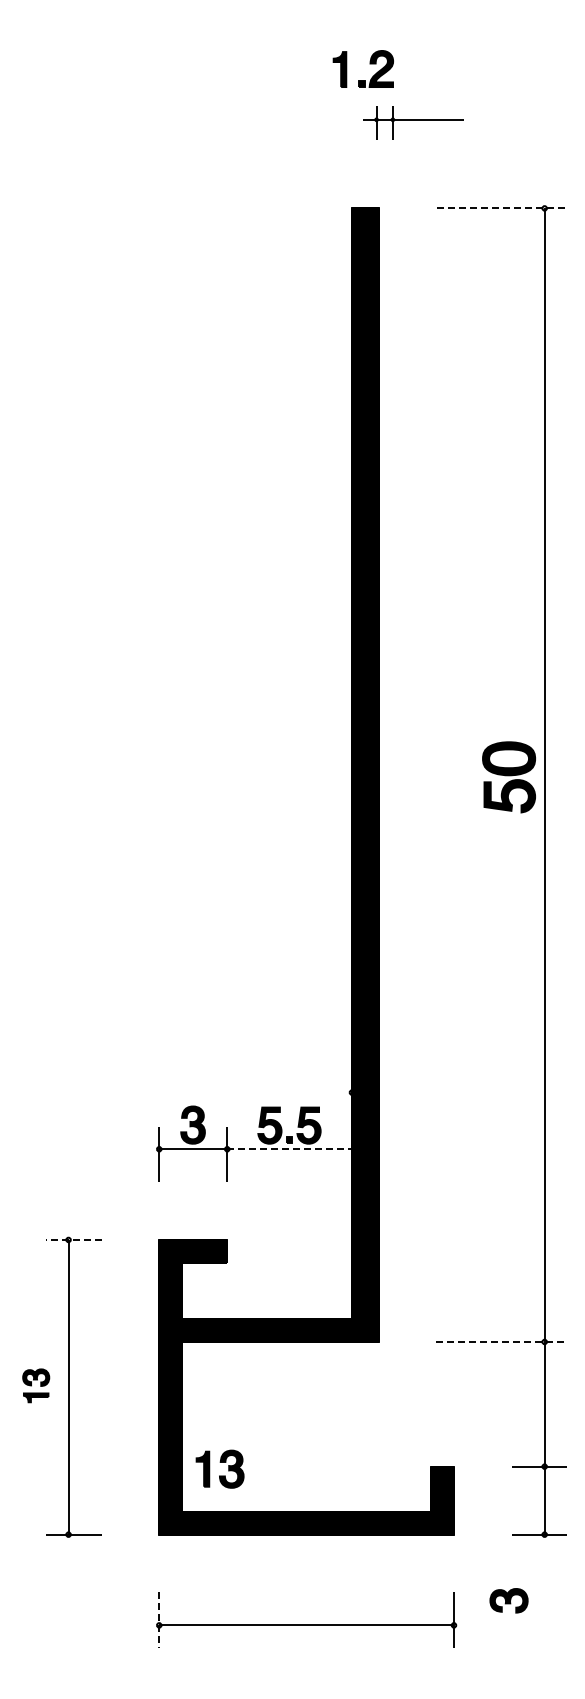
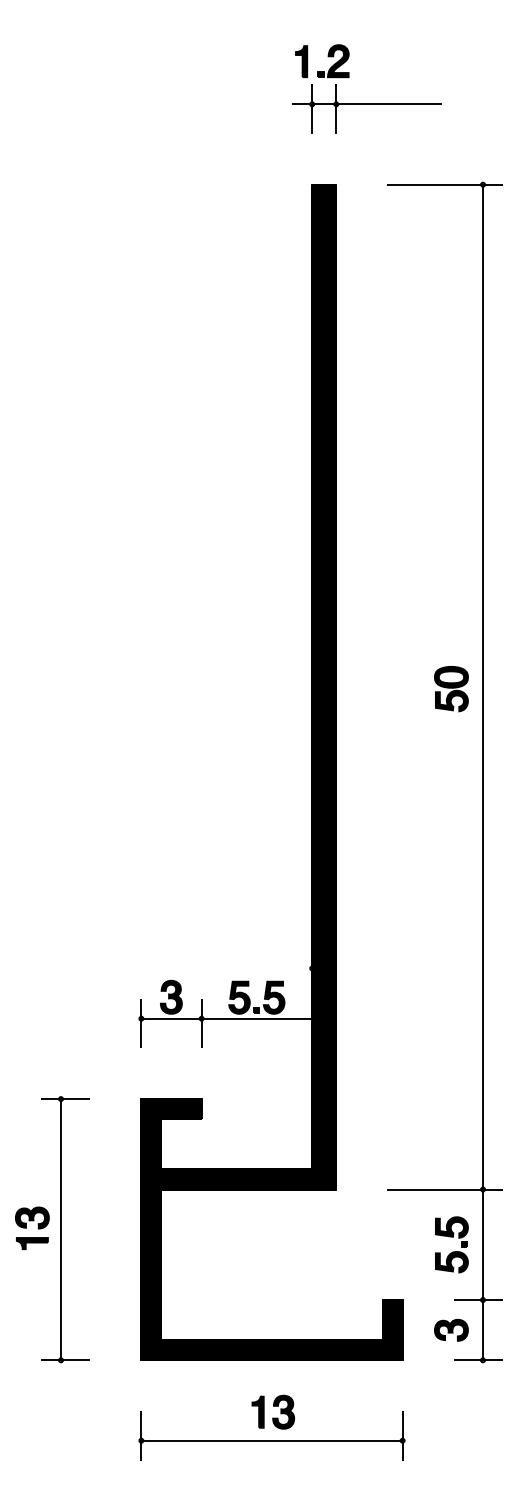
part: (413, 122) -> (366, 108), size x1.67
line: (502, 208) -> (445, 184), dashed -> solid
part: (508, 777) -> (450, 689), size x0.71
line: (290, 1149) -> (257, 1018), dashed -> solid
line: (73, 1239) -> (65, 1098), dashed -> solid
line: (501, 1341) -> (444, 1189), dashed -> solid
part: (35, 1385) -> (31, 1228), size x1.43
part: (512, 1411) -> (454, 1251), added
part: (219, 1468) -> (272, 1411), moved
part: (508, 1600) -> (450, 1330), moved
line: (159, 1620) -> (141, 1436), dashed -> solid

